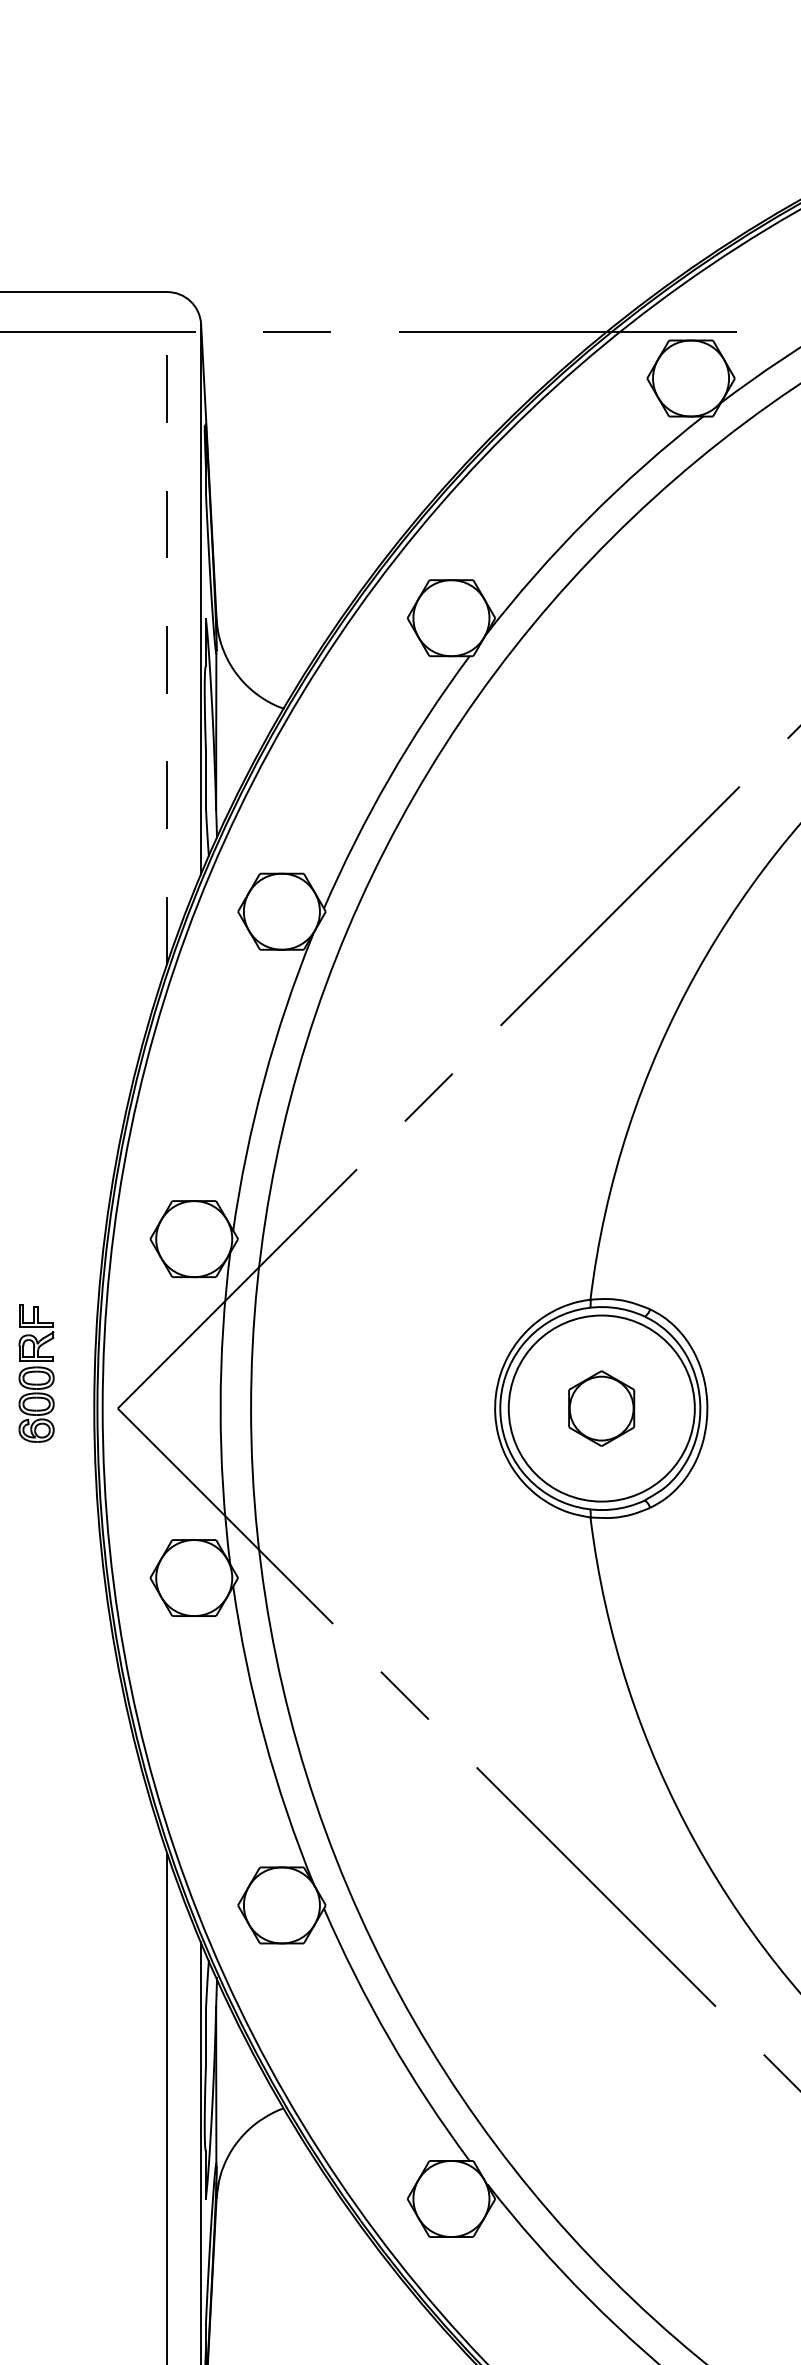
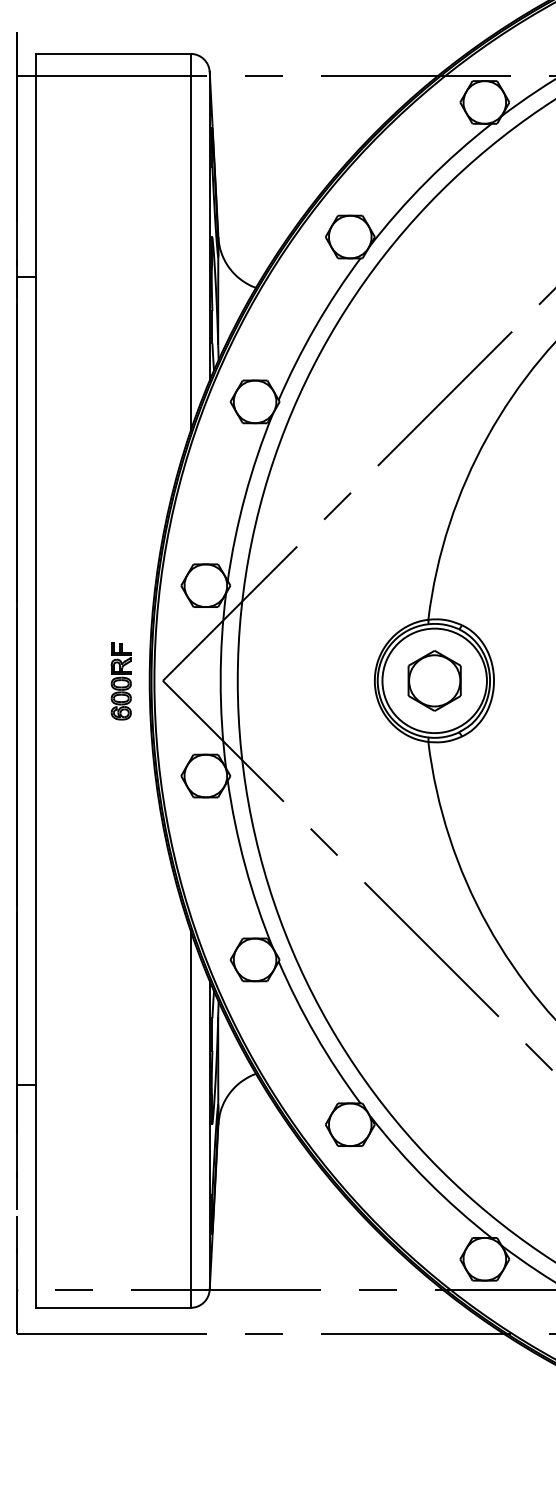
line: (166, 627) -> (190, 242), dashed -> solid
part: (35, 1374) -> (120, 681), moved
part: (601, 1407) -> (434, 680), size x1.43

